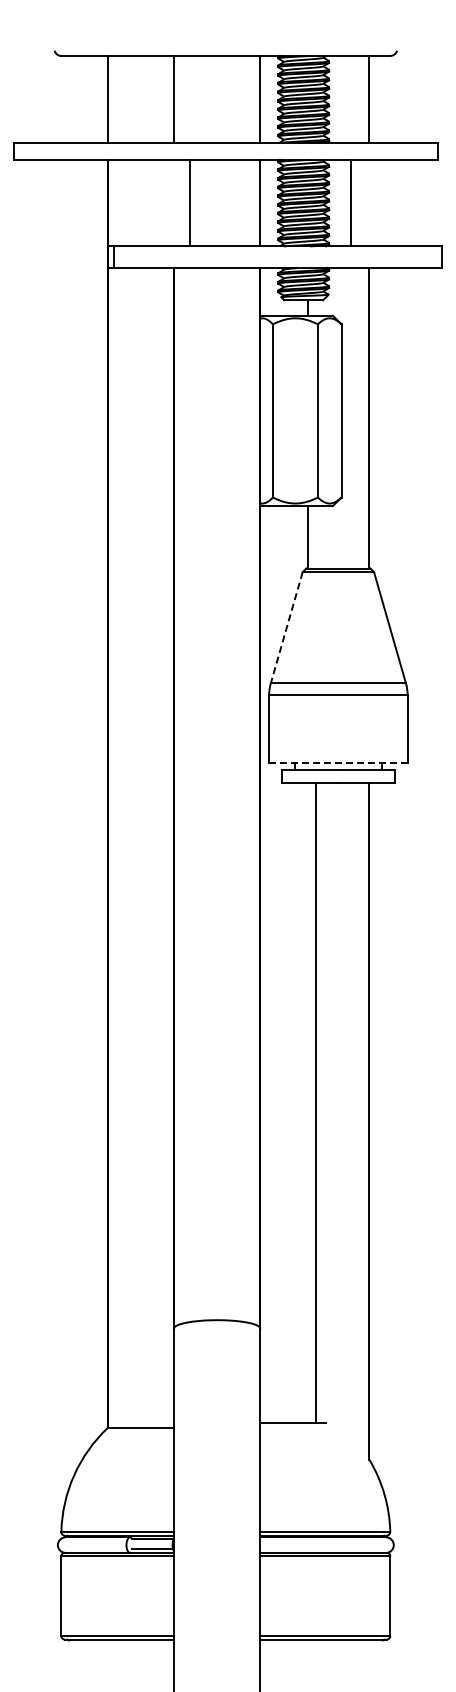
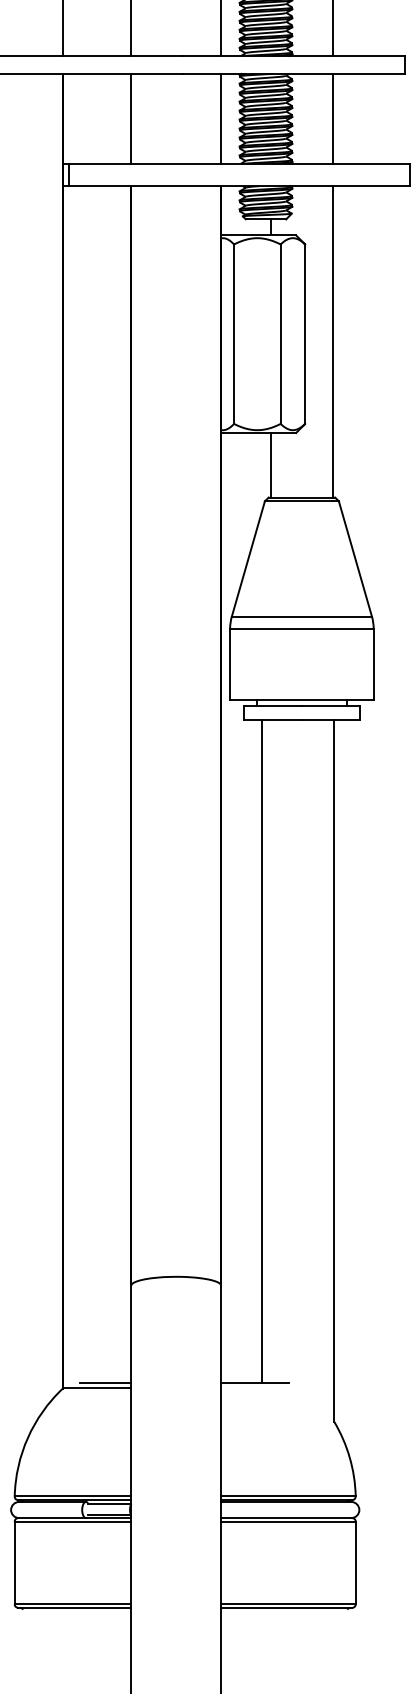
line: (189, 202) -> (130, 118), moved
line: (350, 202) -> (333, 118), moved
line: (286, 627) -> (248, 558), dashed -> solid
line: (337, 763) -> (300, 699), dashed -> solid
line: (316, 1102) -> (262, 1051), moved
line: (148, 1423) -> (105, 1383), added

